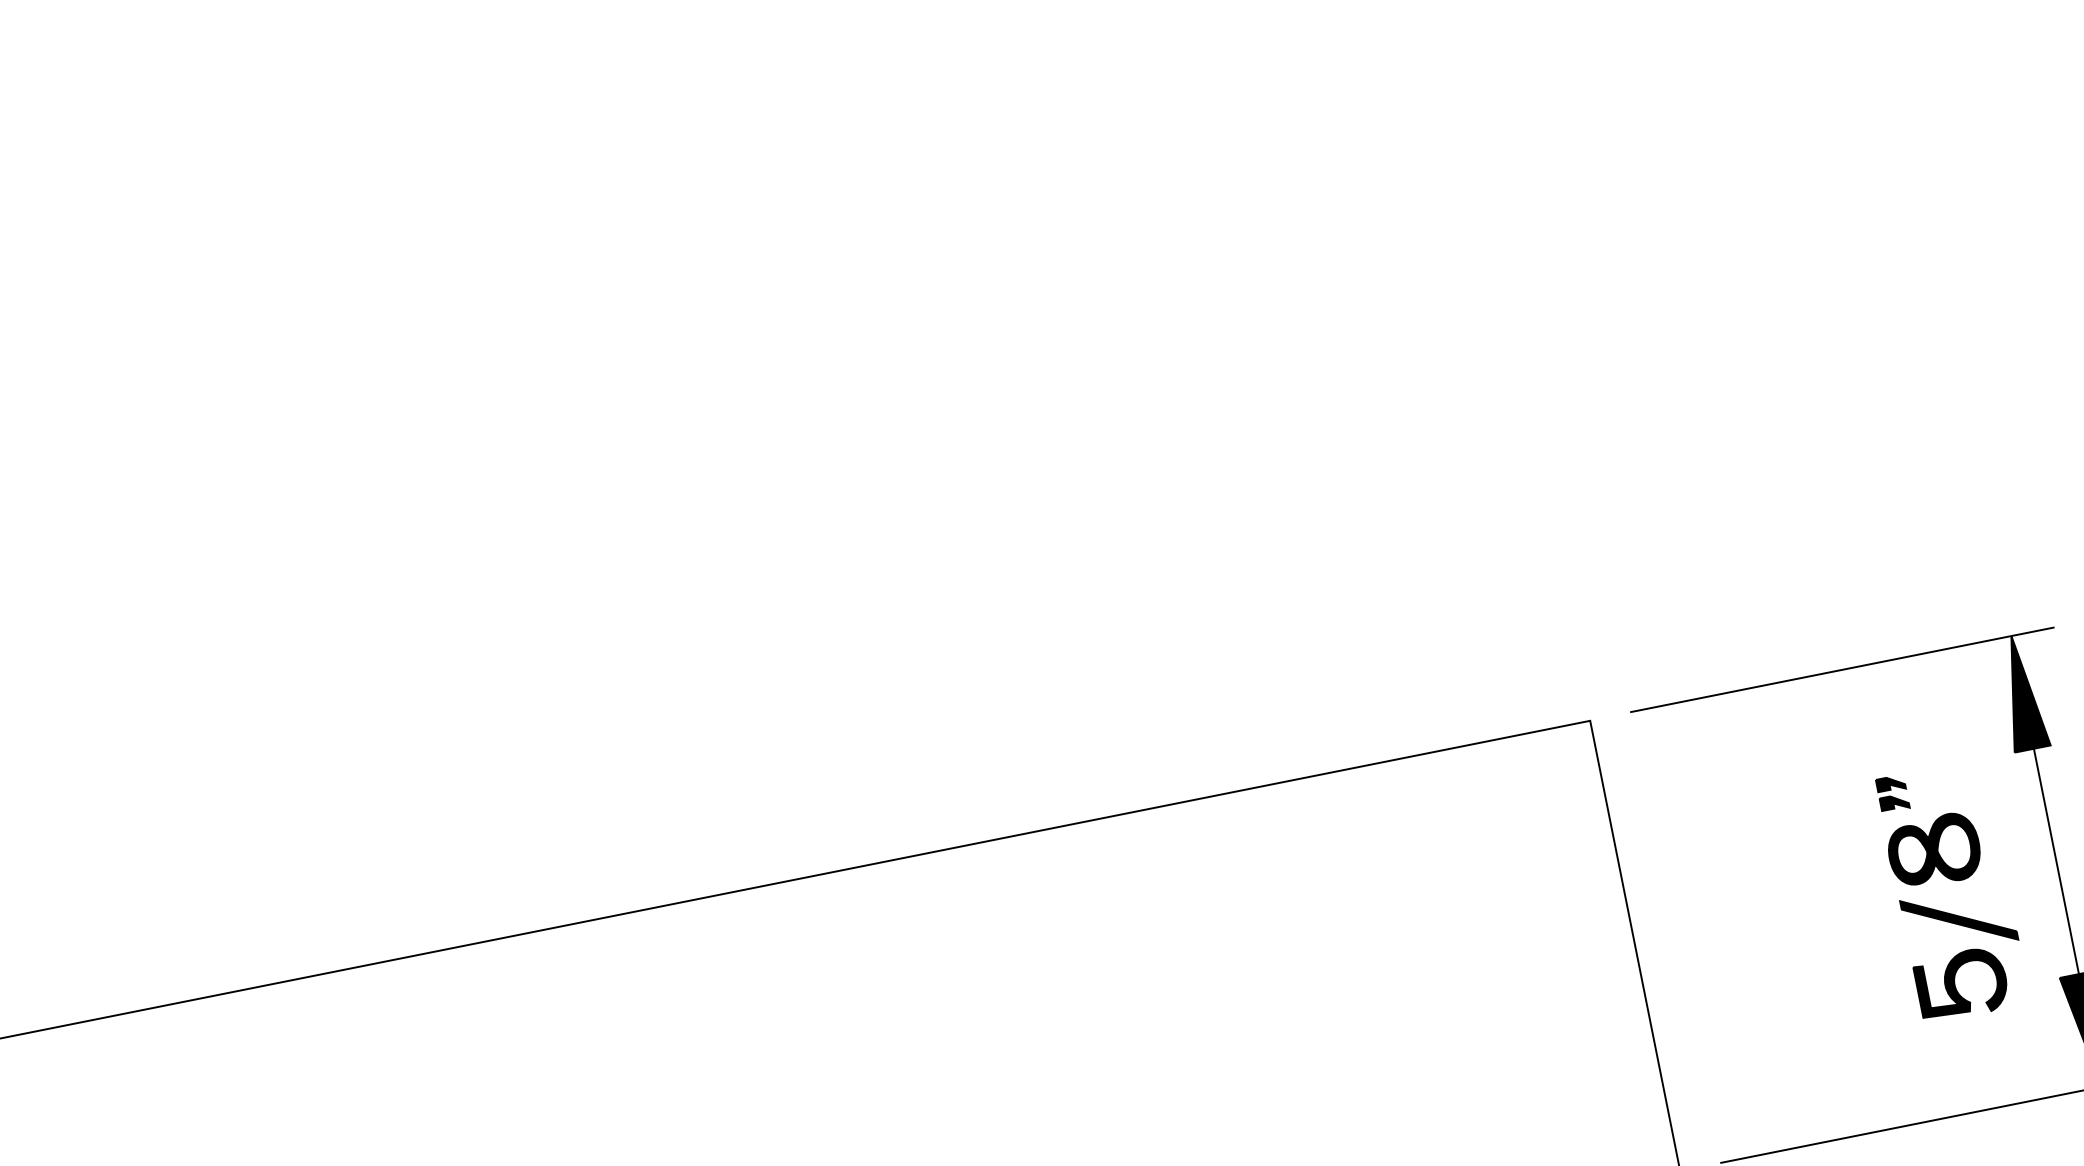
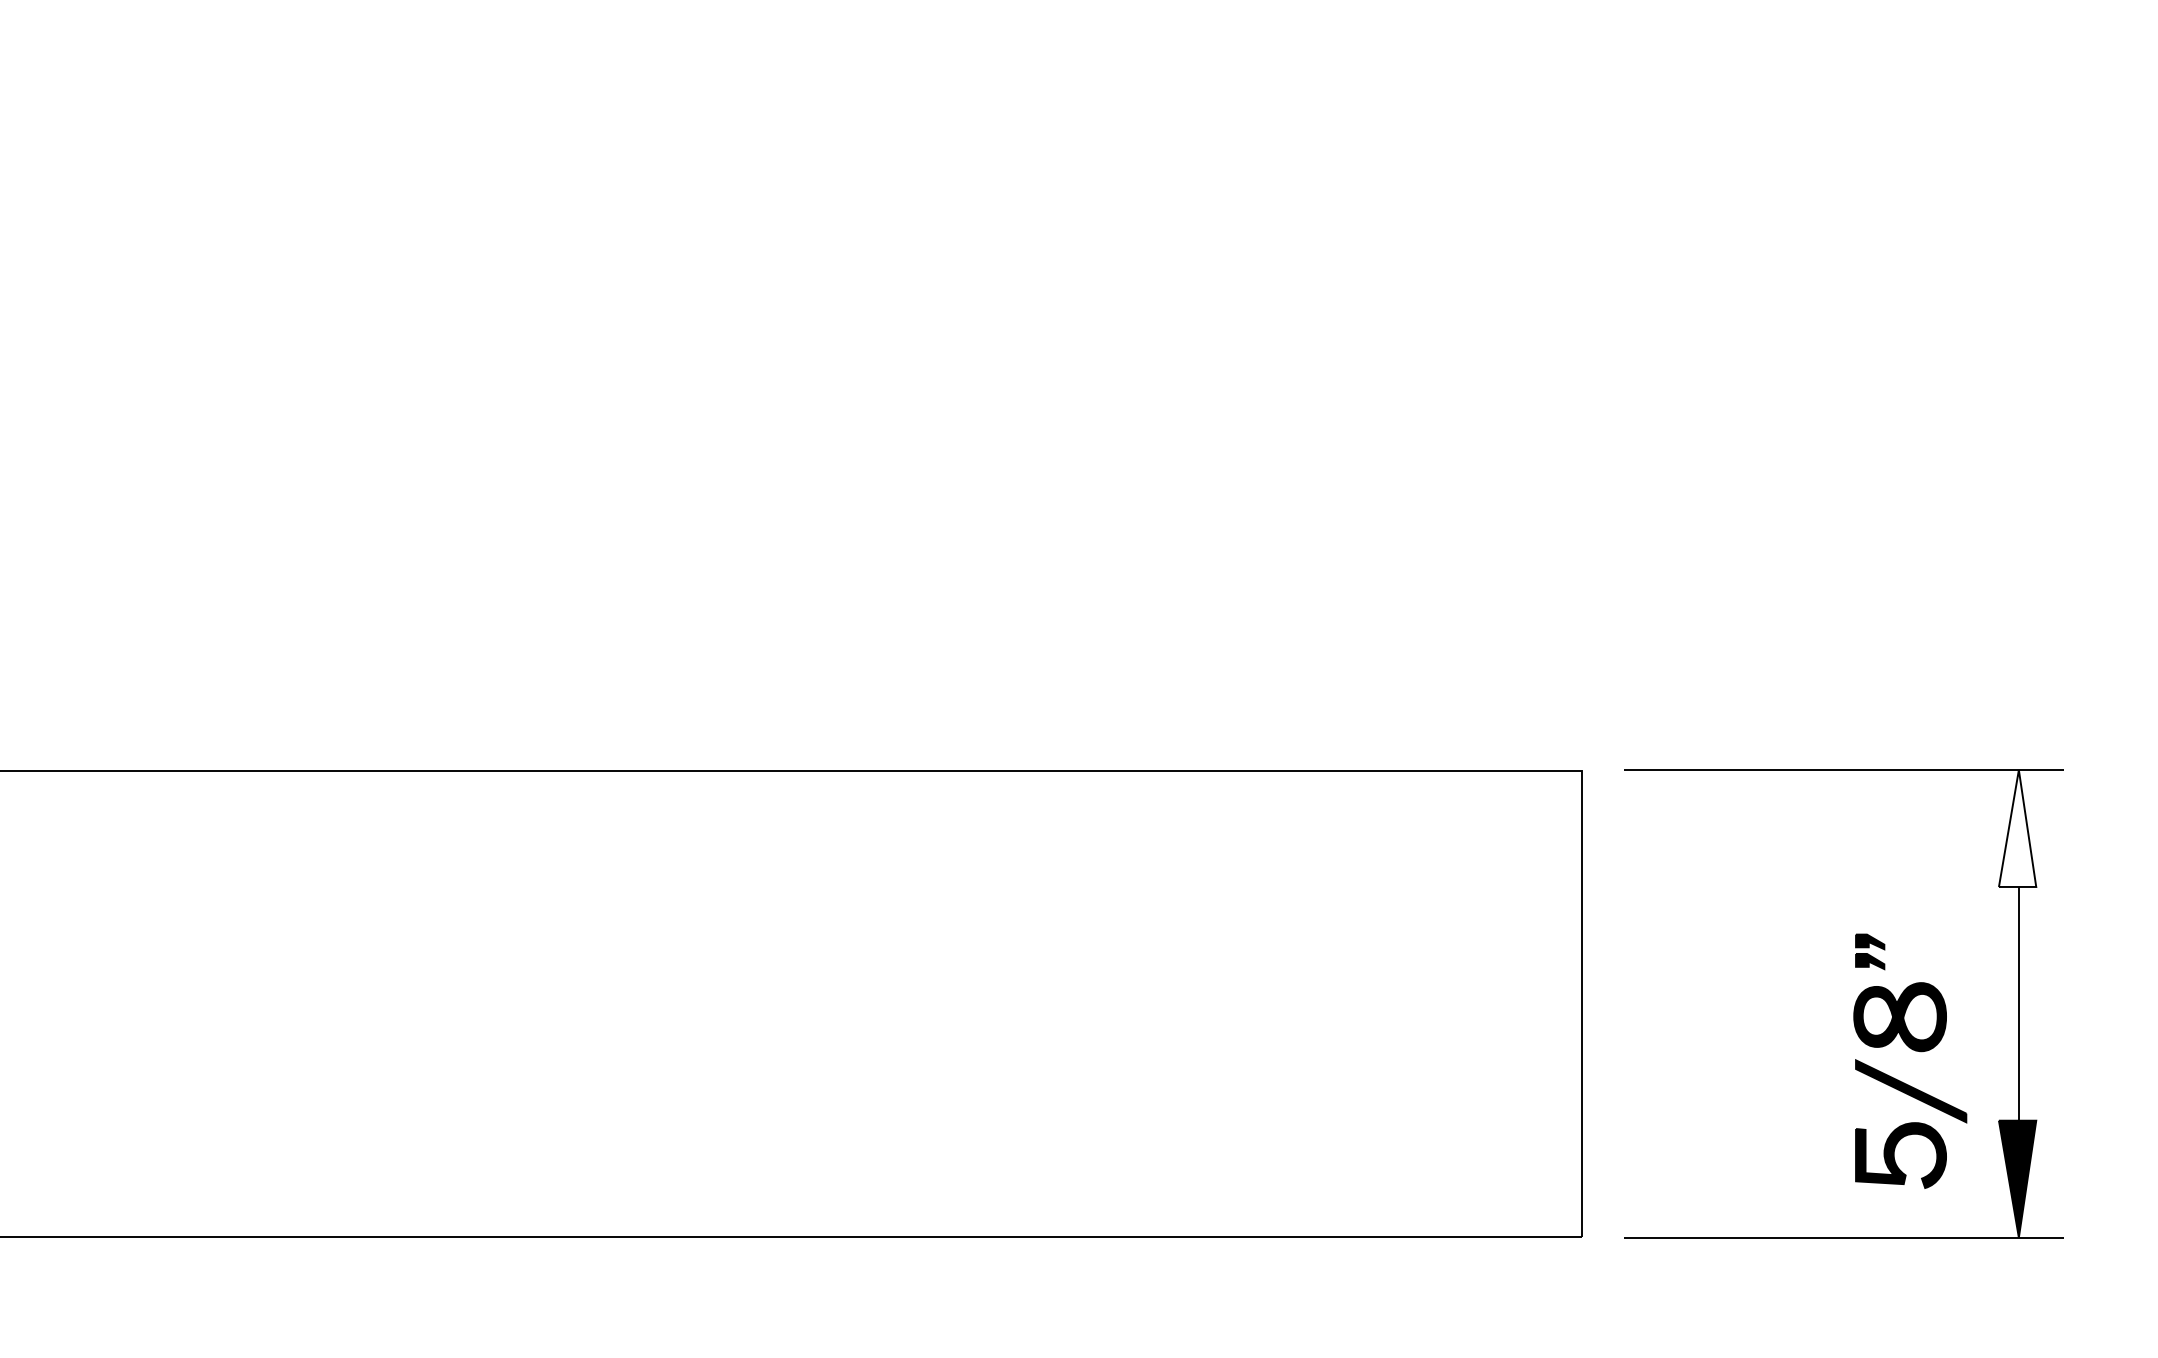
fill: (2021, 692) -> (2017, 828), removed
part: (1955, 881) -> (1915, 1051), moved

